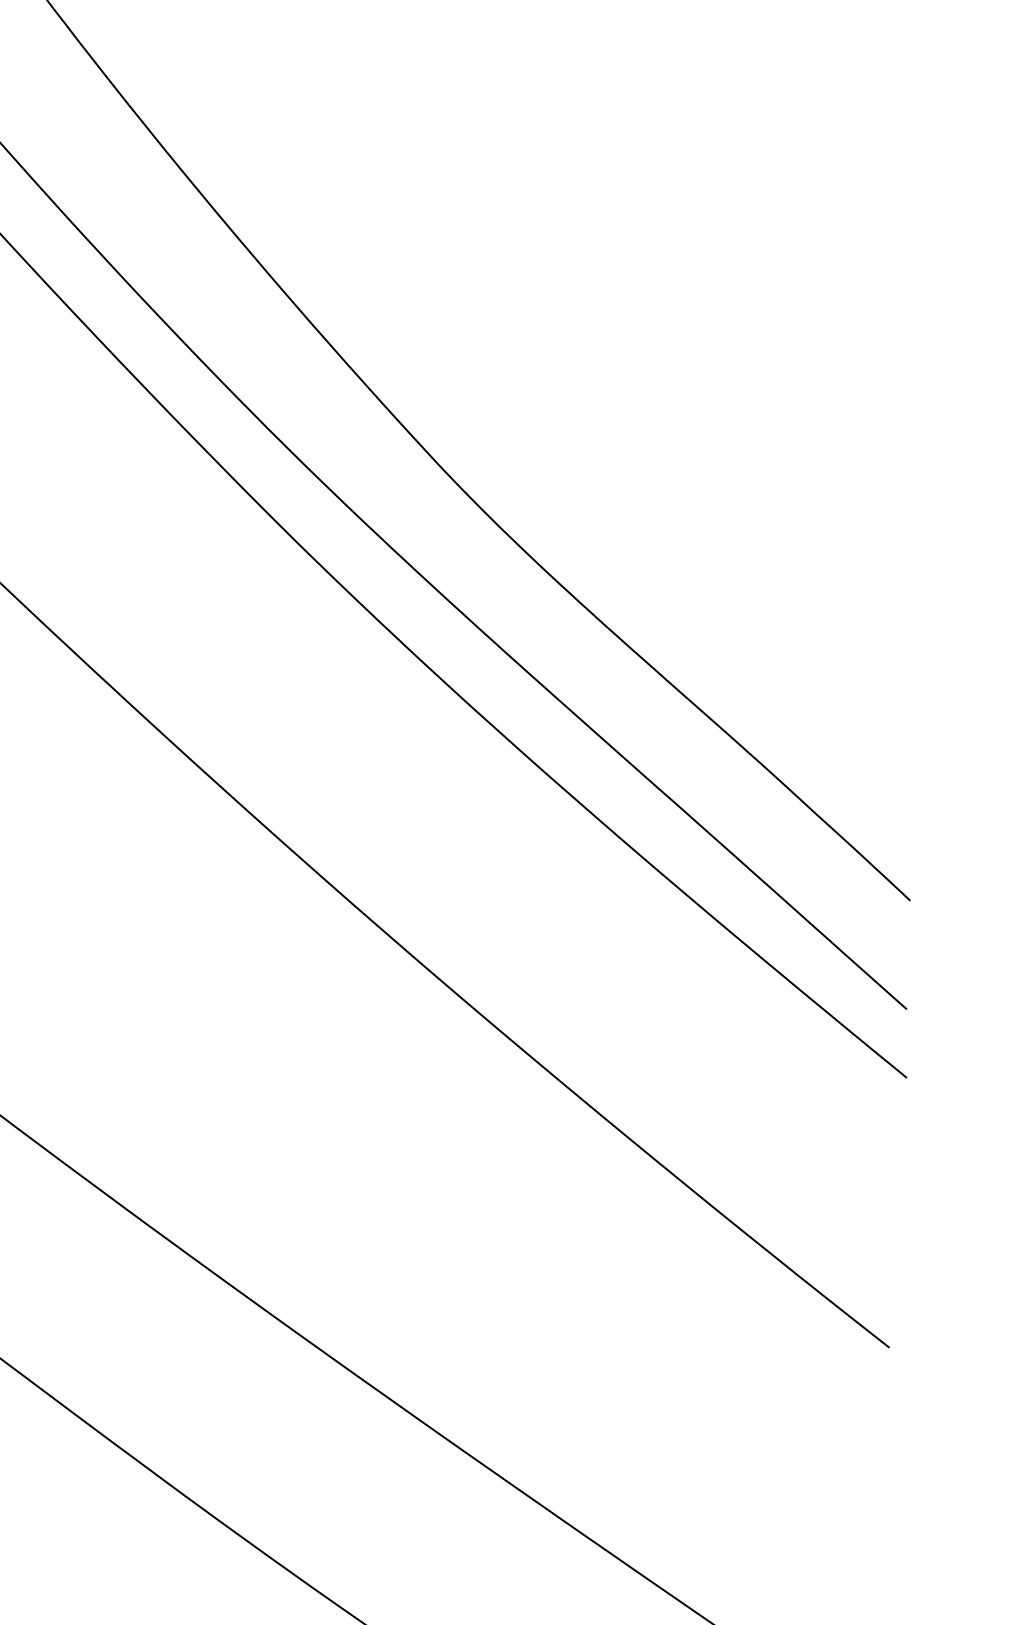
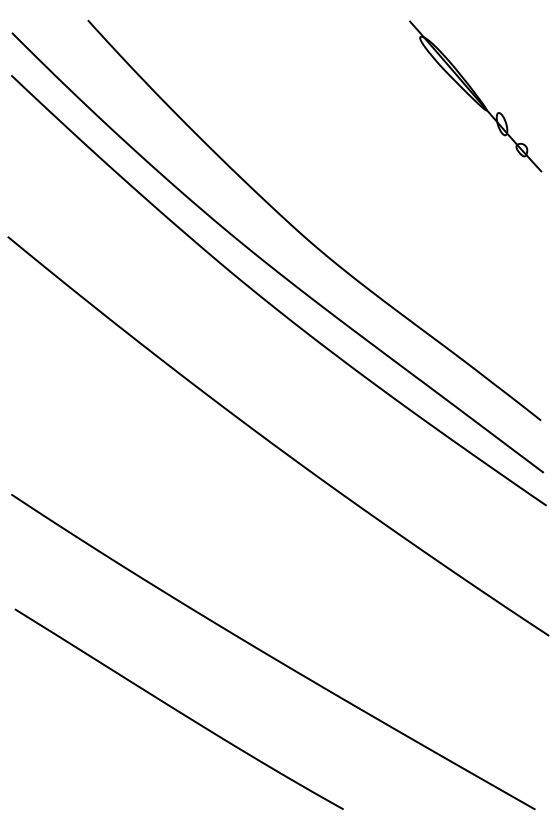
part: (830, 218) -> (475, 96), added

